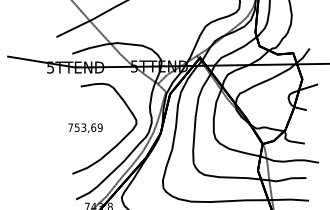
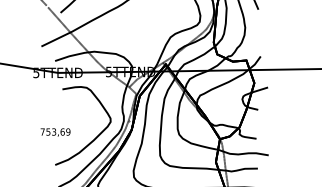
text: (85, 128) -> (55, 132), moved

